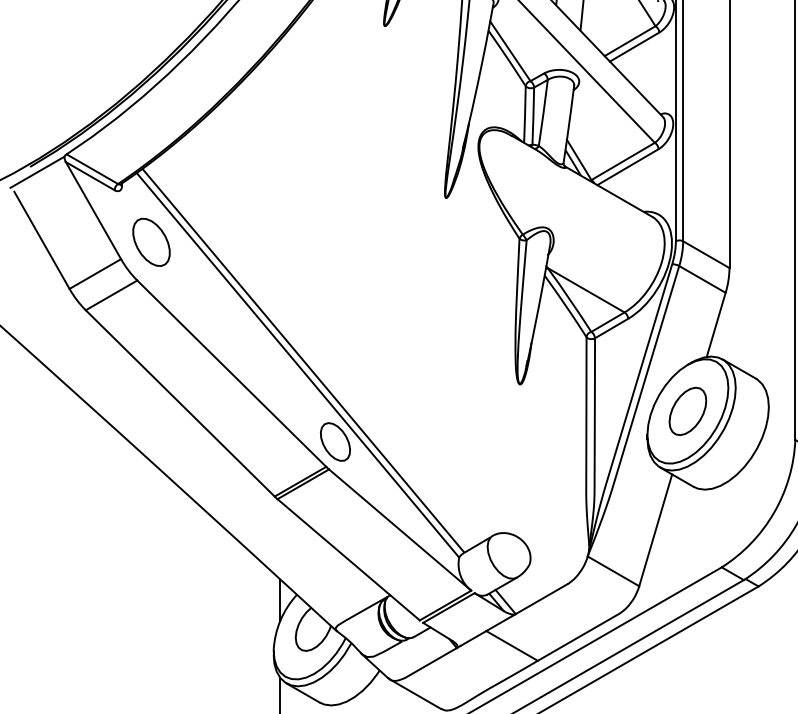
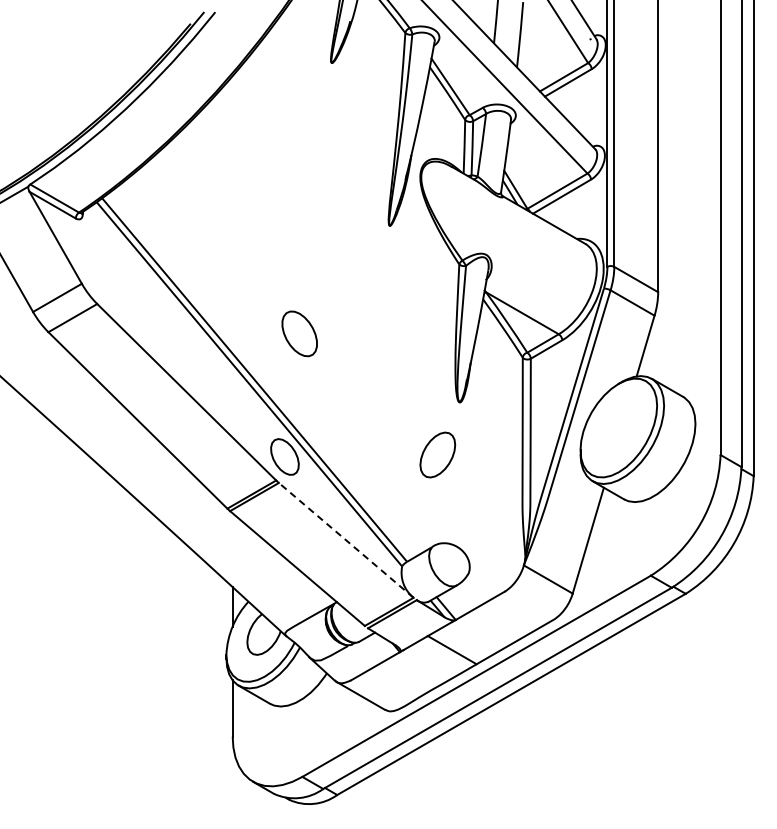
part: (151, 241) -> (299, 333), moved
part: (687, 410) -> (437, 454), moved
line: (400, 530) -> (346, 540), solid -> dashed

